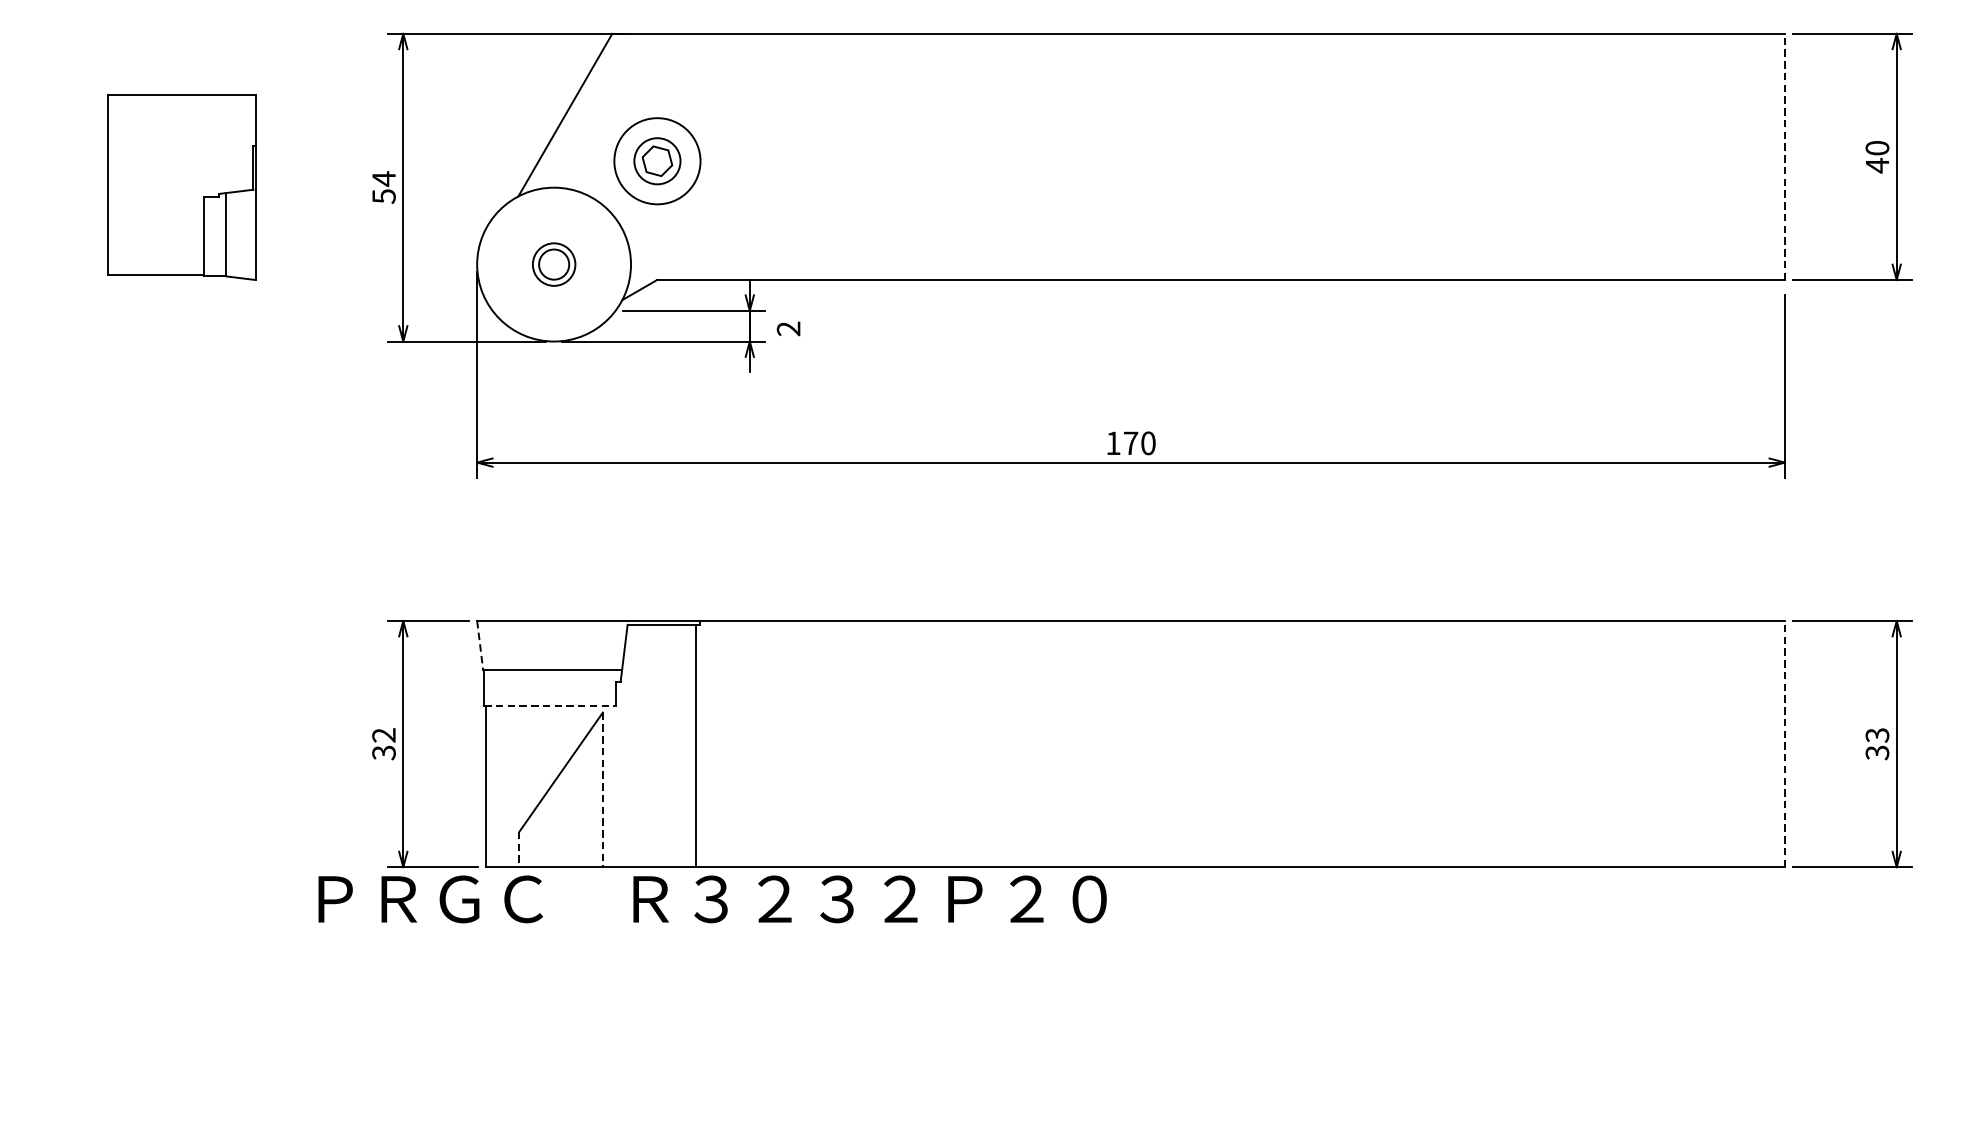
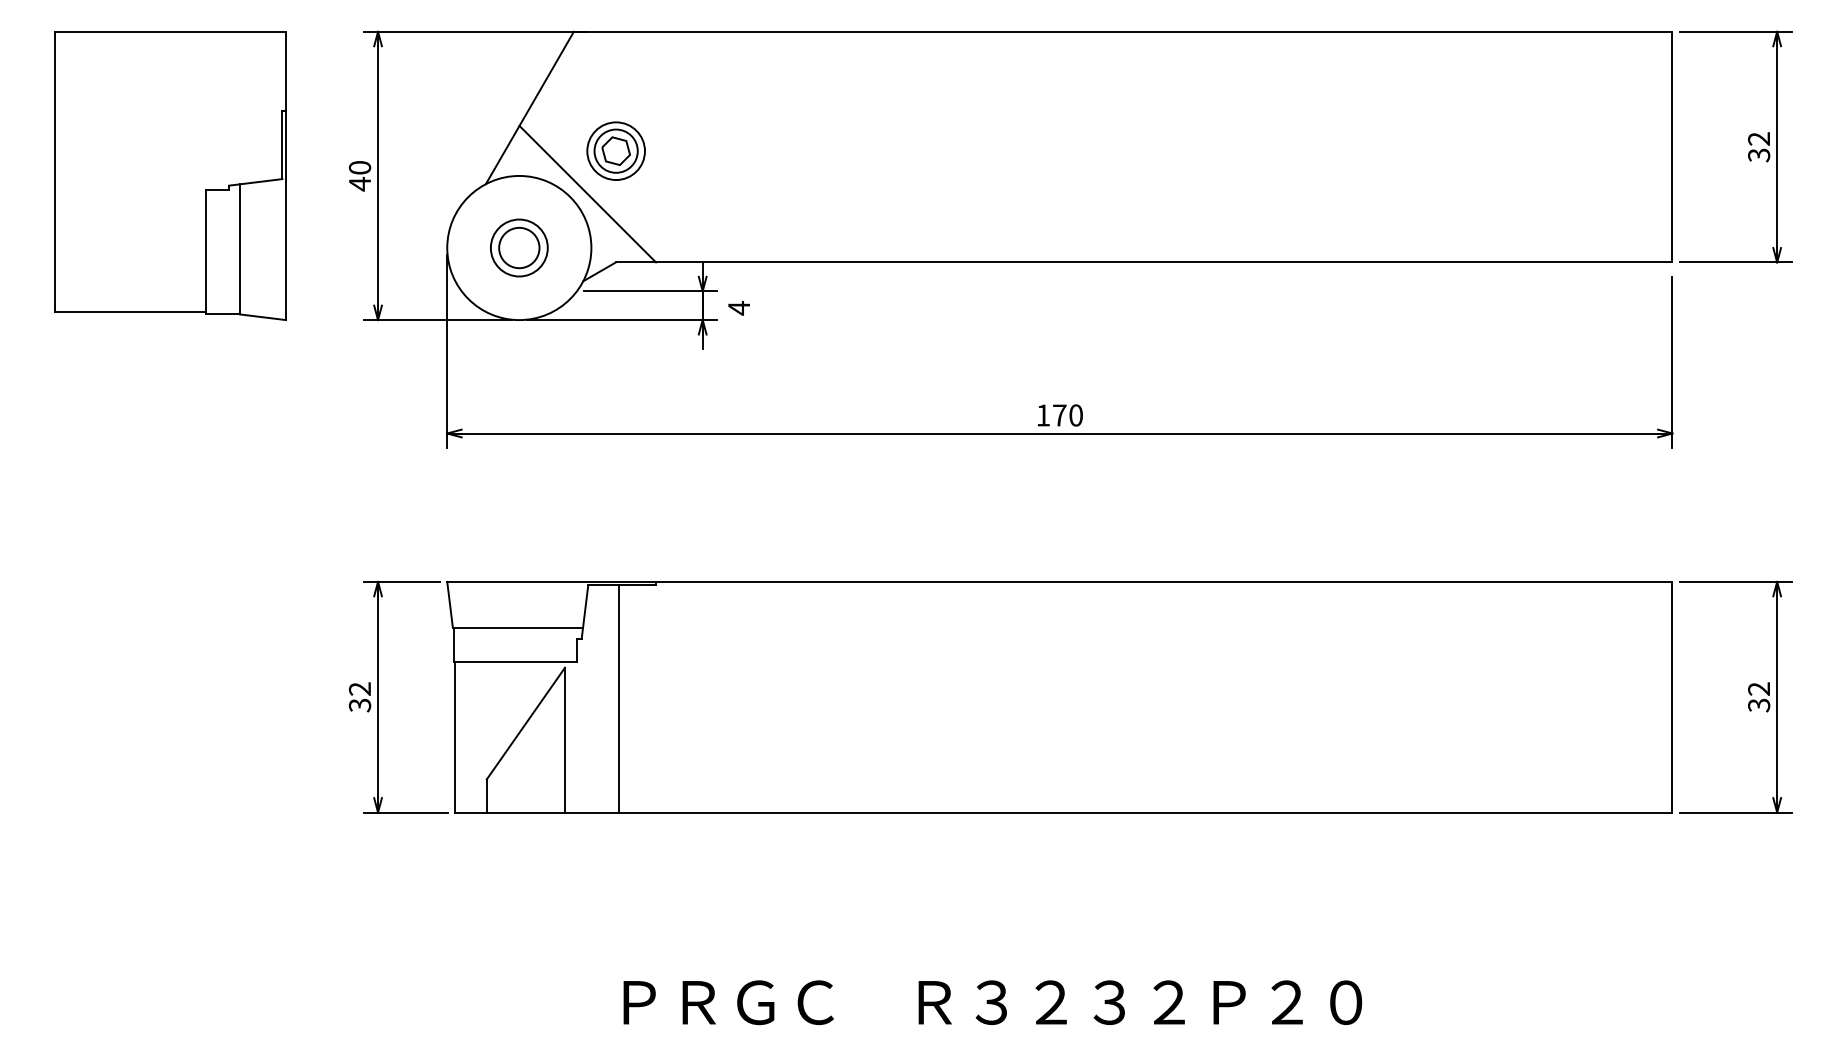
line: (1784, 156) -> (1672, 146), dashed -> solid
text: (1877, 157) -> (1759, 147), 40 -> 32
circle: (656, 161) -> (615, 151), size x0.71
part: (181, 187) -> (170, 175), size x1.67
text: (383, 187) -> (359, 175), 54 -> 40
line: (626, 206) -> (587, 193), added
part: (554, 264) -> (519, 247), size x1.43
text: (788, 329) -> (738, 308), 2 -> 4
line: (480, 646) -> (450, 605), dashed -> solid
line: (550, 705) -> (515, 661), dashed -> solid
text: (1877, 735) -> (1759, 689), 33 -> 32
line: (1784, 743) -> (1672, 696), dashed -> solid
line: (696, 745) -> (619, 698), moved
line: (603, 790) -> (565, 740), dashed -> solid
line: (519, 848) -> (486, 795), dashed -> solid
text: (712, 899) -> (992, 1002), moved

